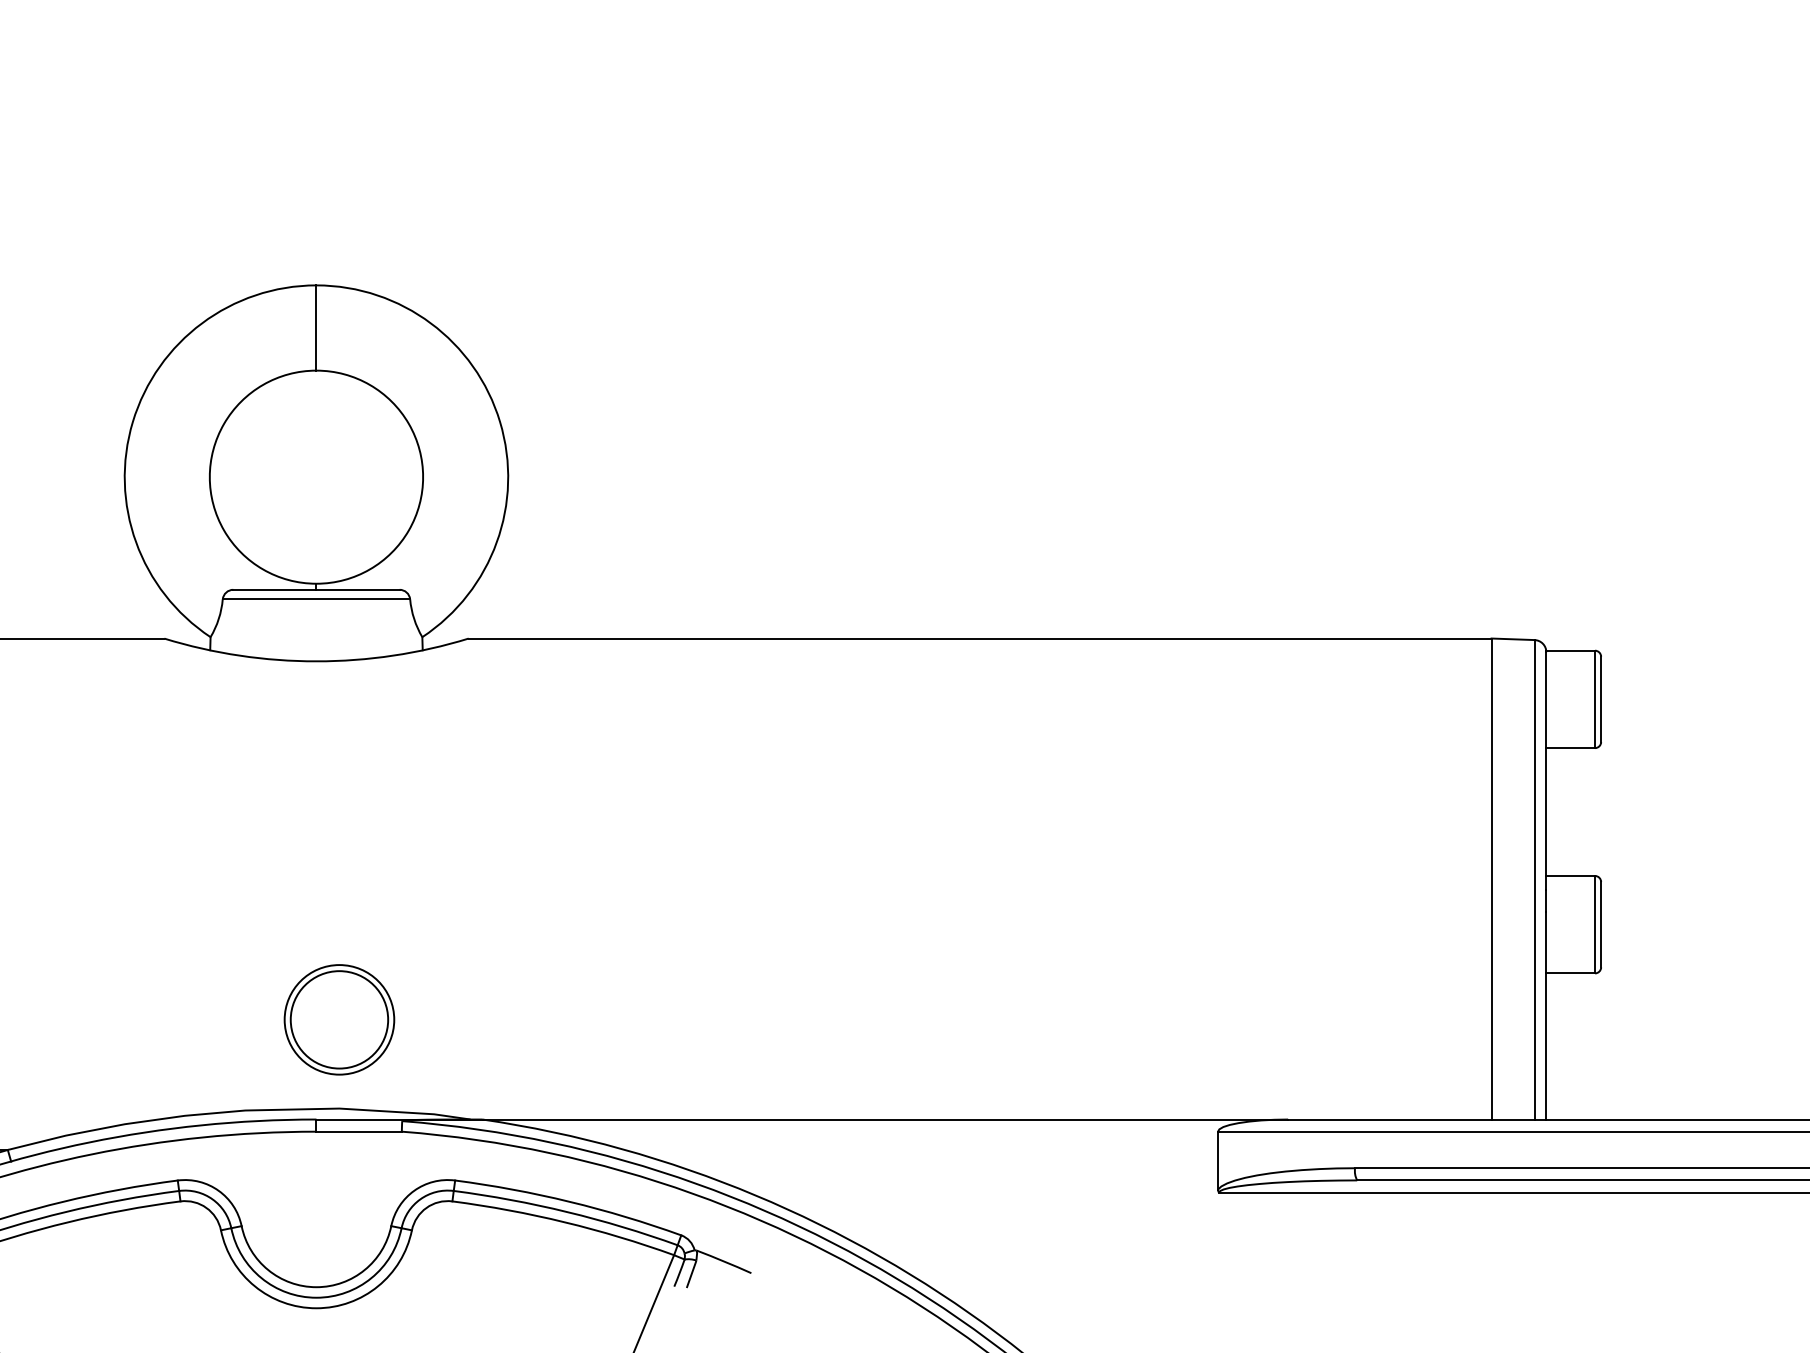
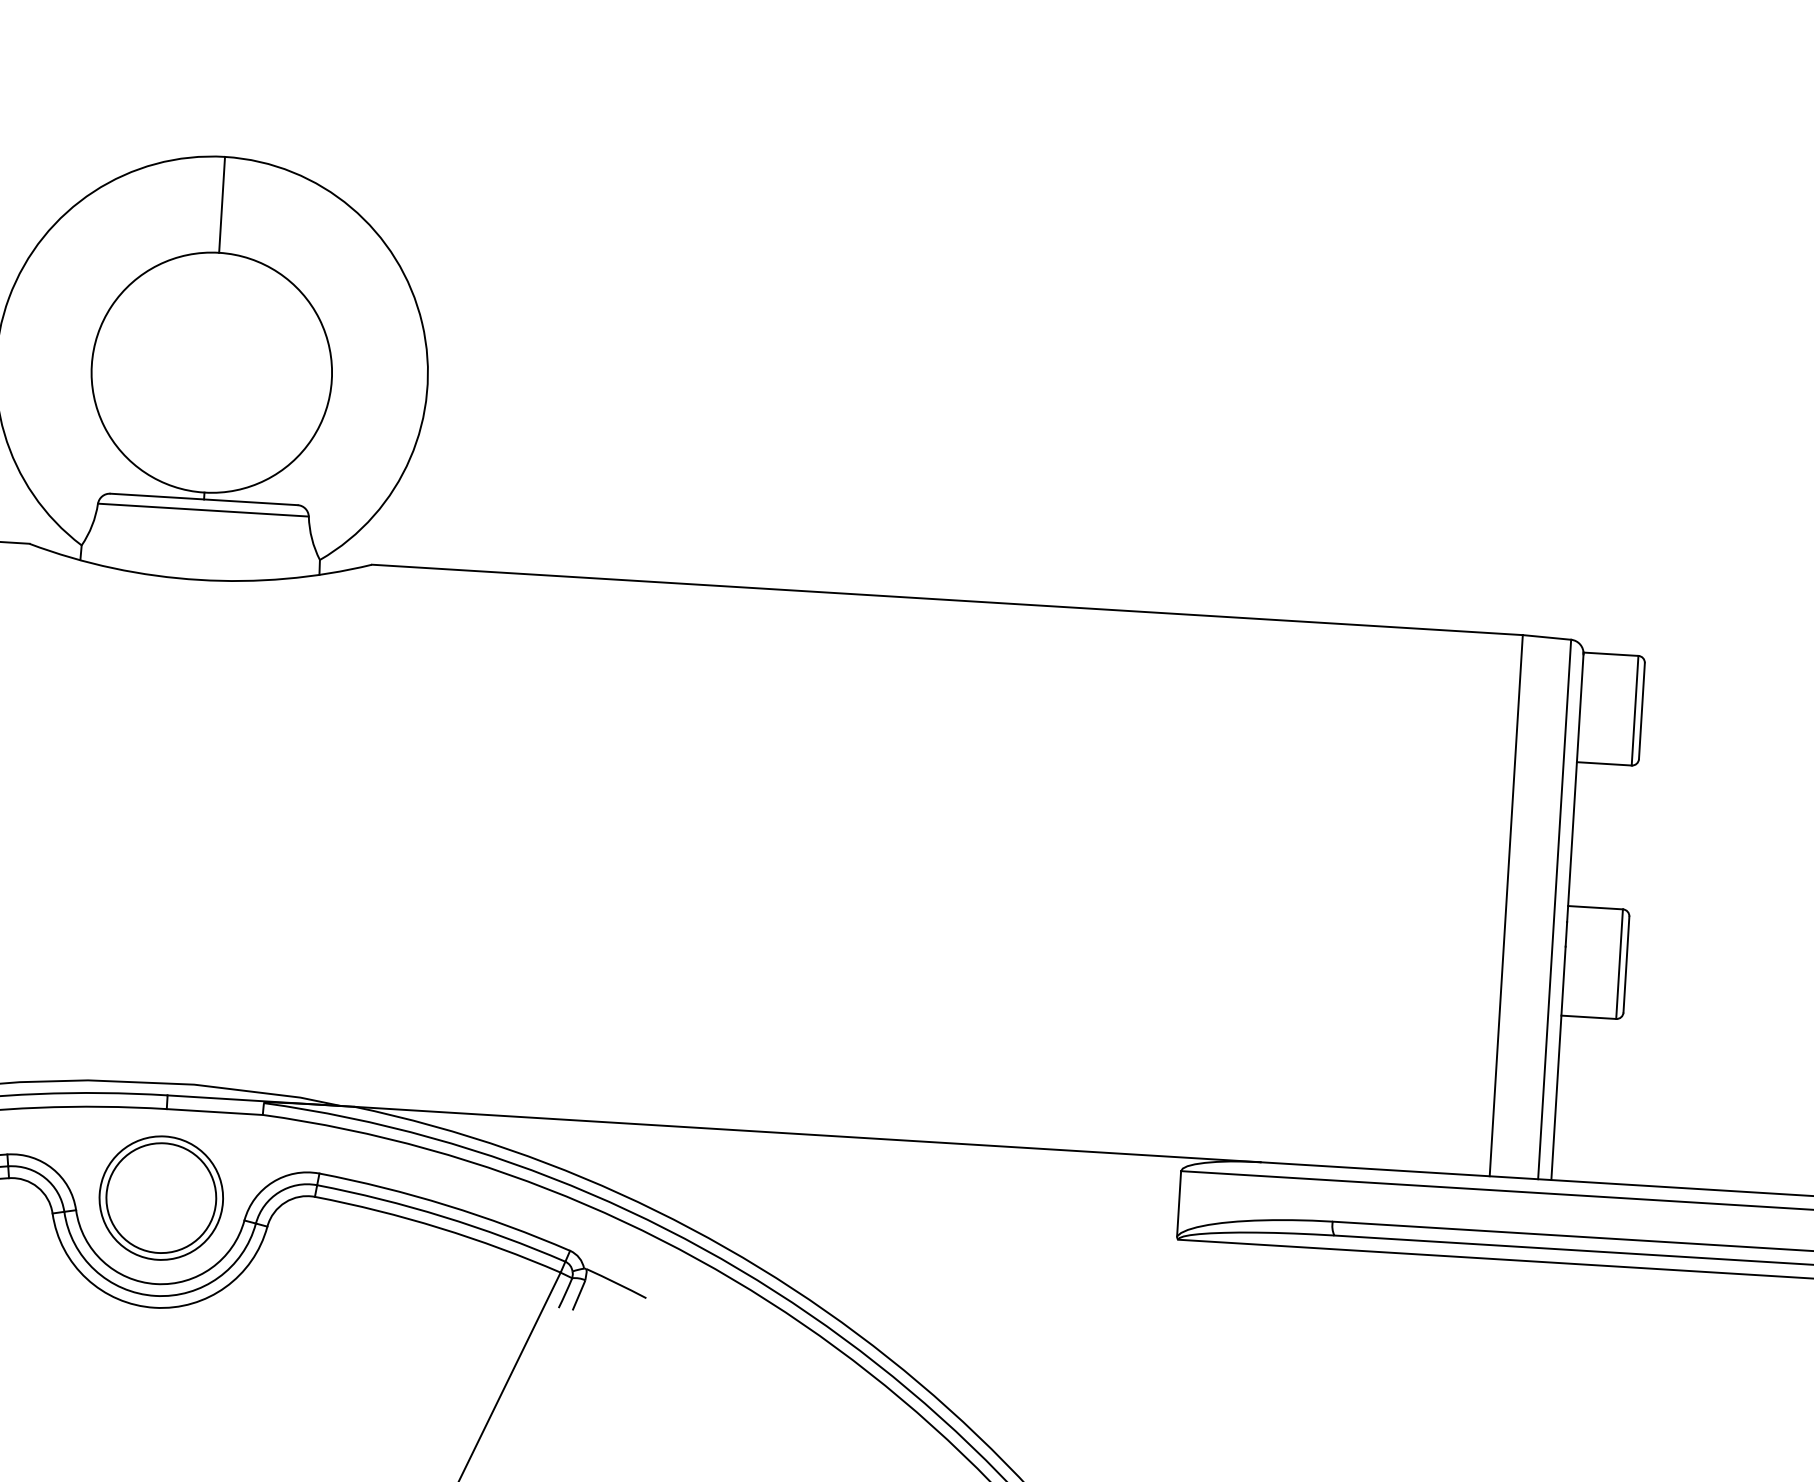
part: (339, 1019) -> (161, 1197), moved

